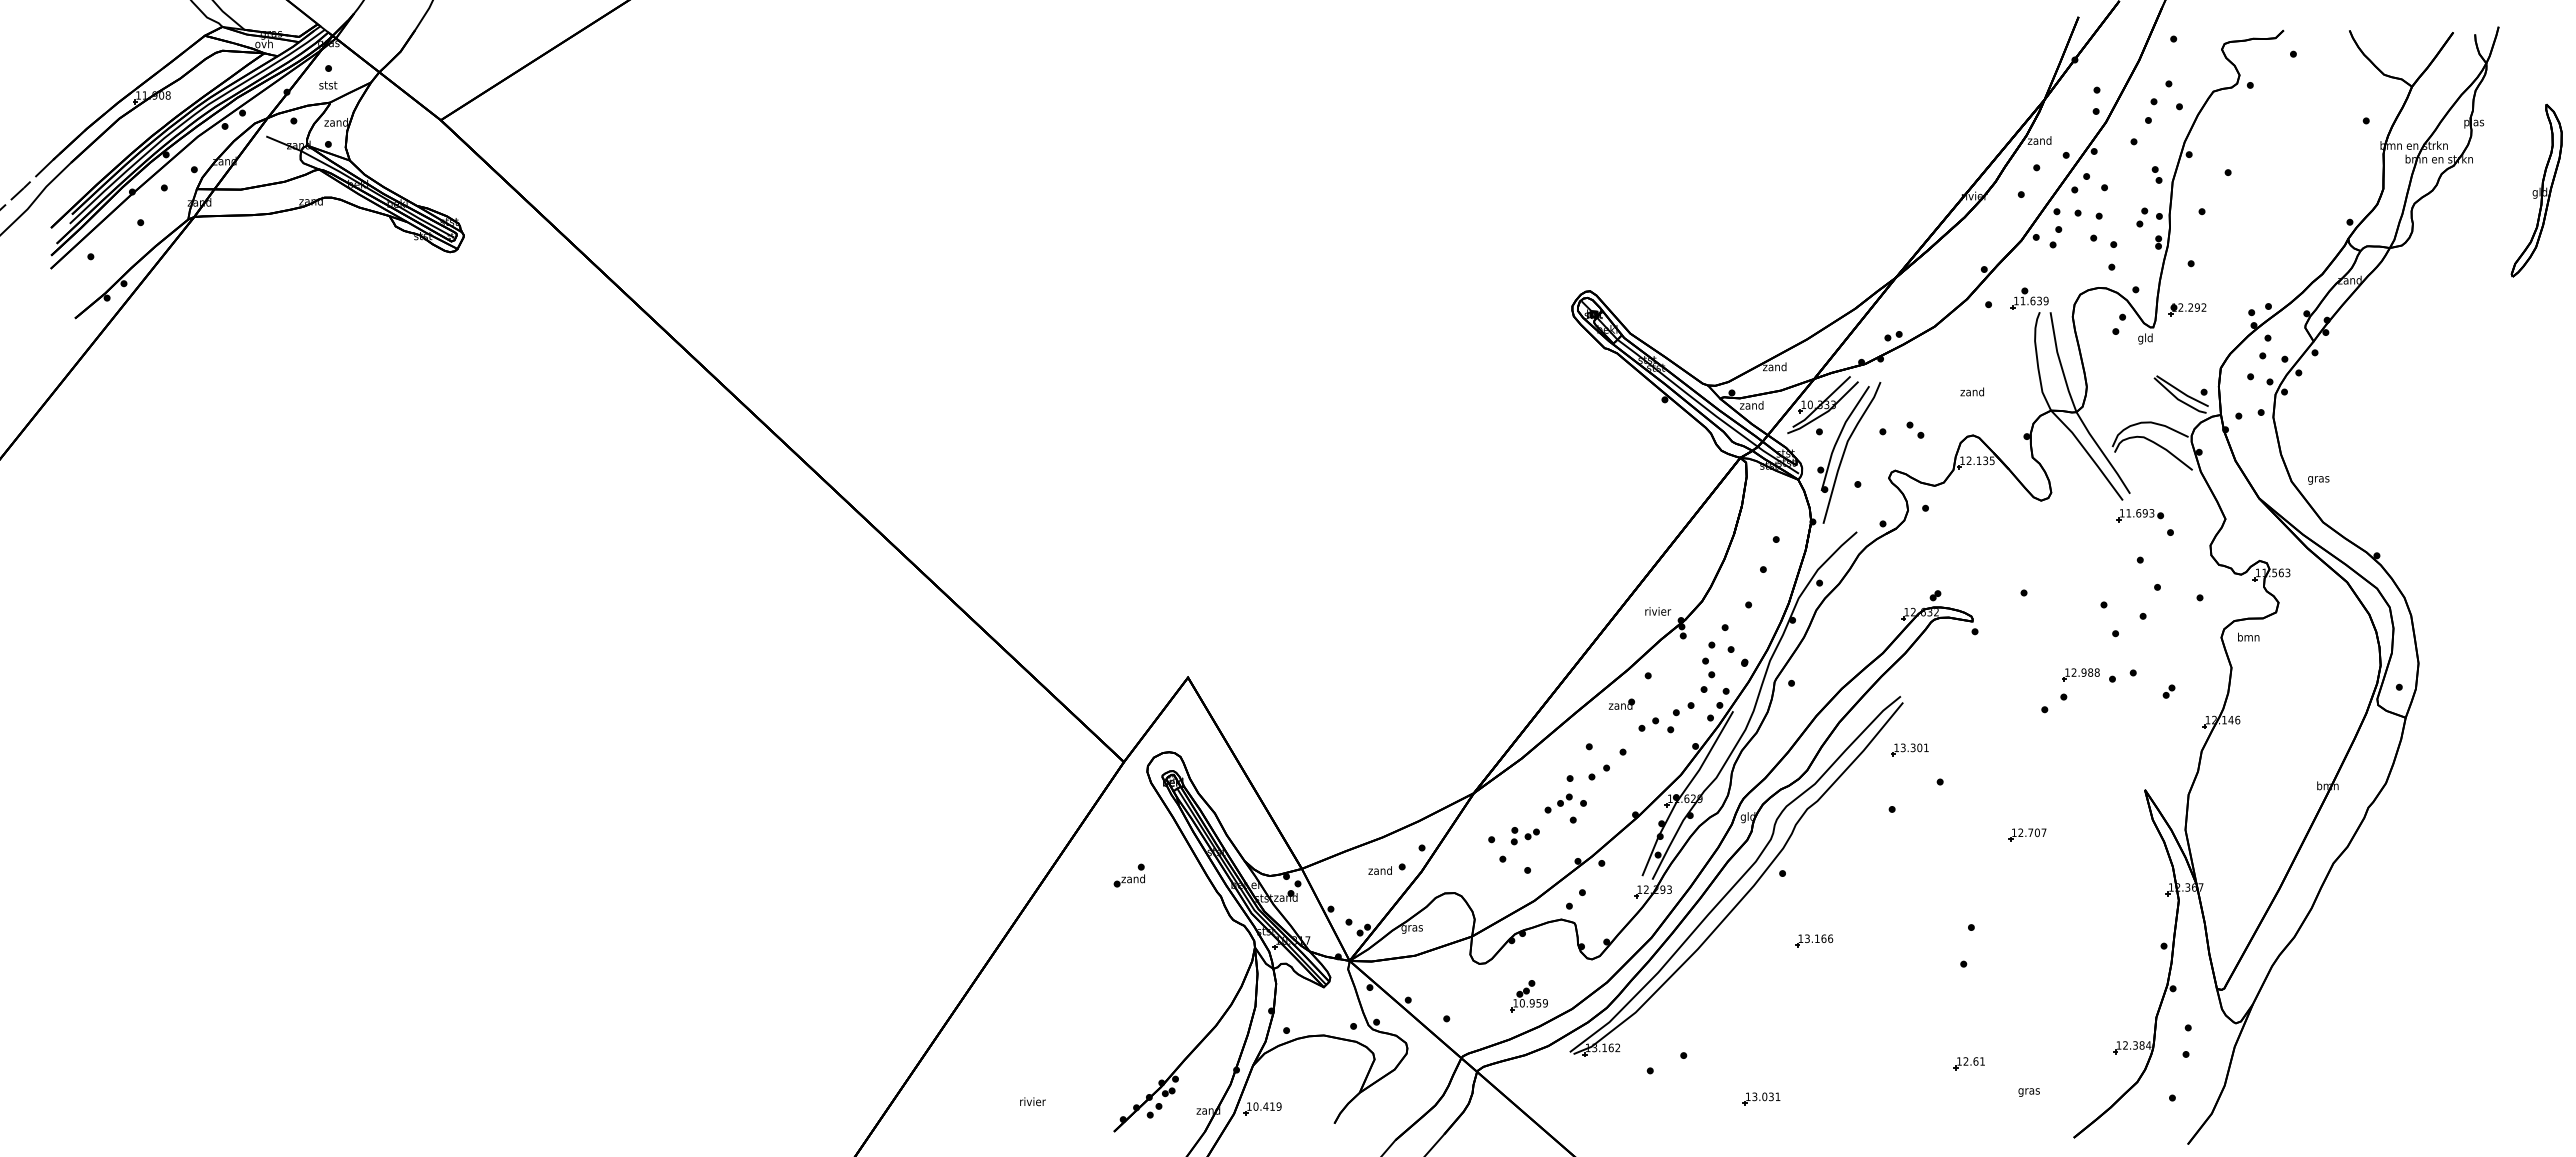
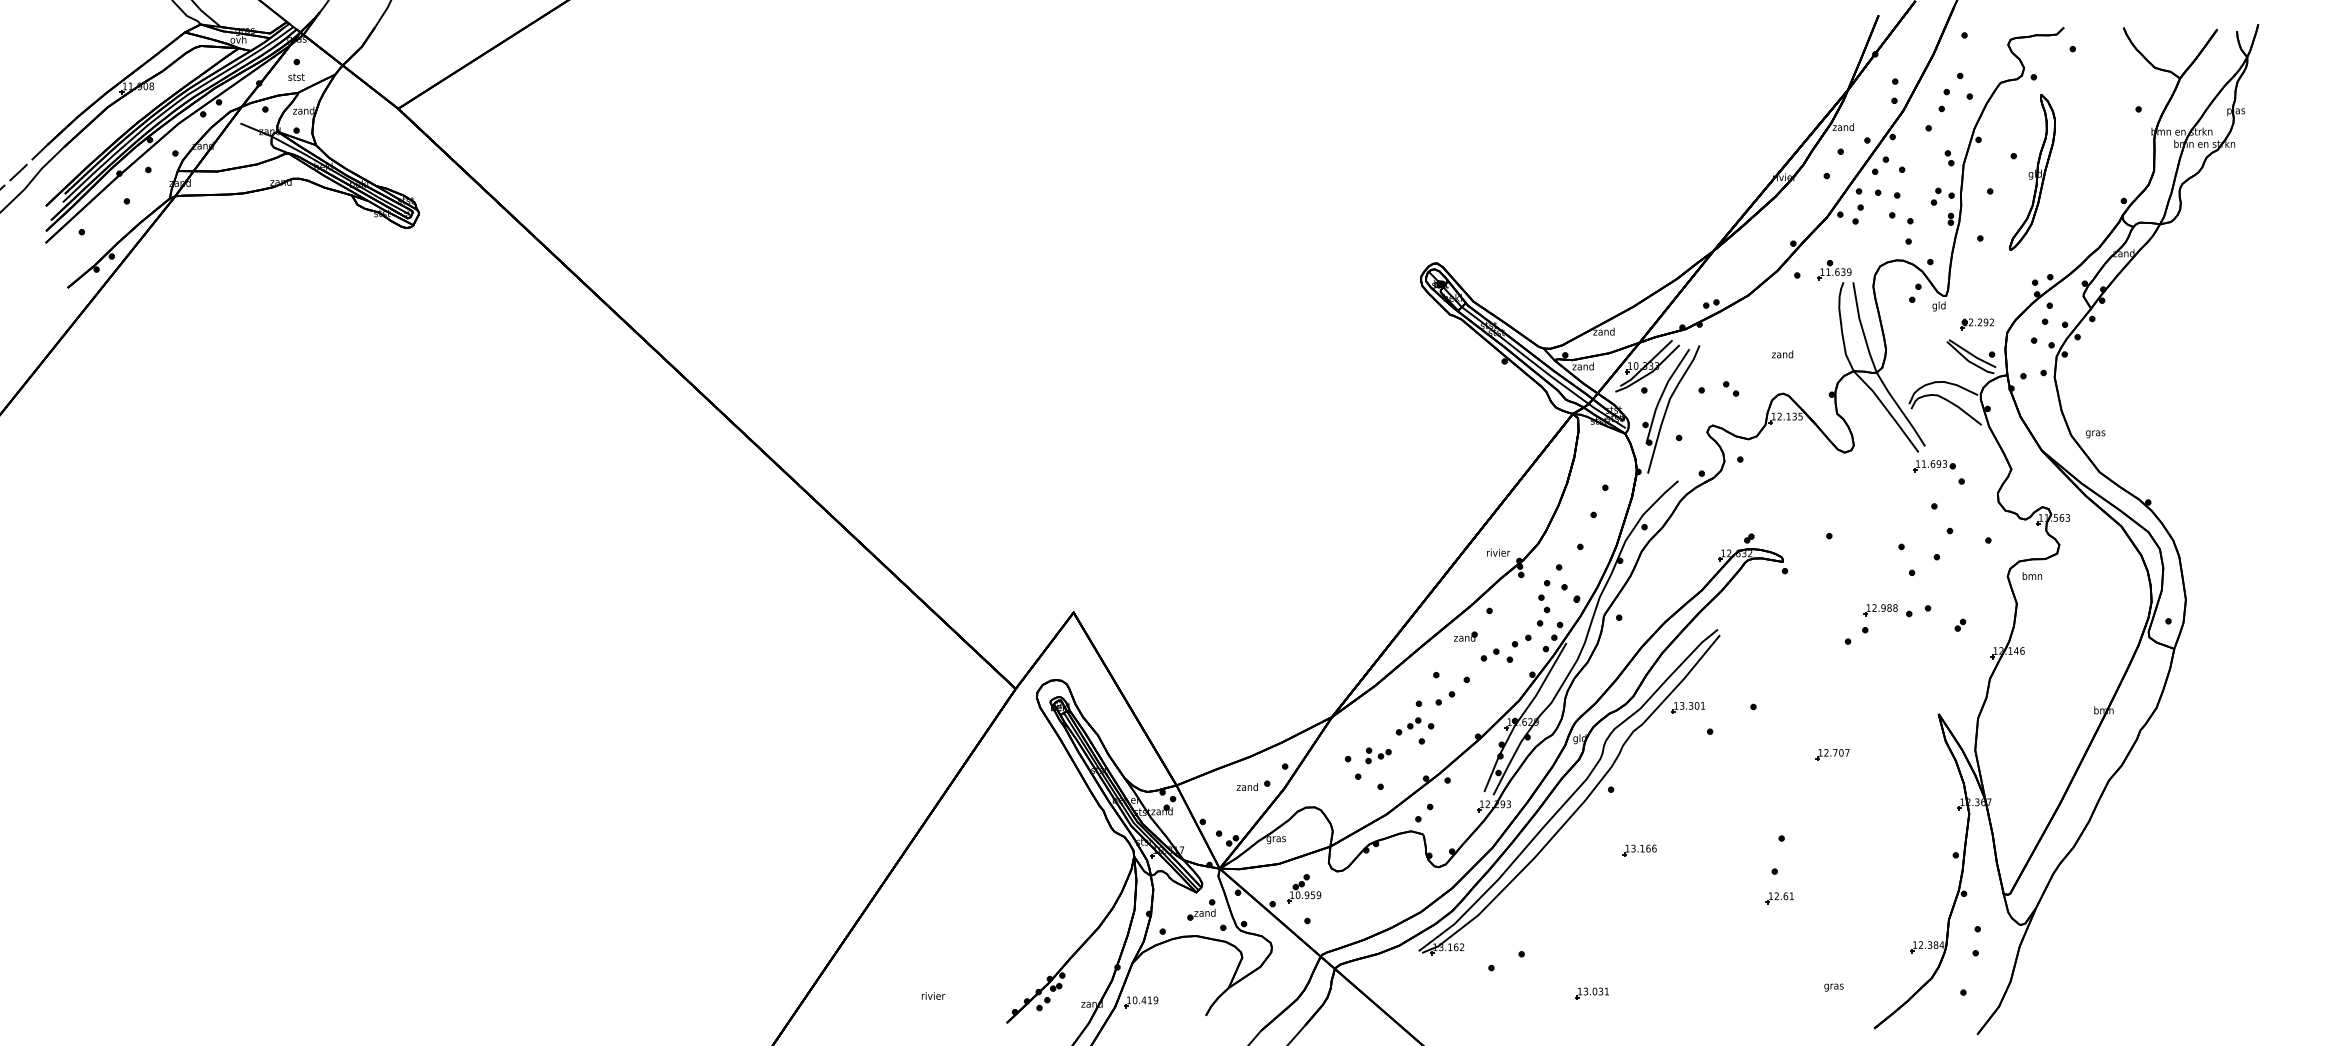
part: (2536, 190) -> (2032, 172), moved
part: (2187, 309) -> (1977, 324), moved
part: (1909, 749) -> (1687, 707), moved
part: (1128, 875) -> (1200, 909), moved
part: (1528, 996) -> (1303, 889), moved
part: (1968, 1063) -> (1779, 898), moved

